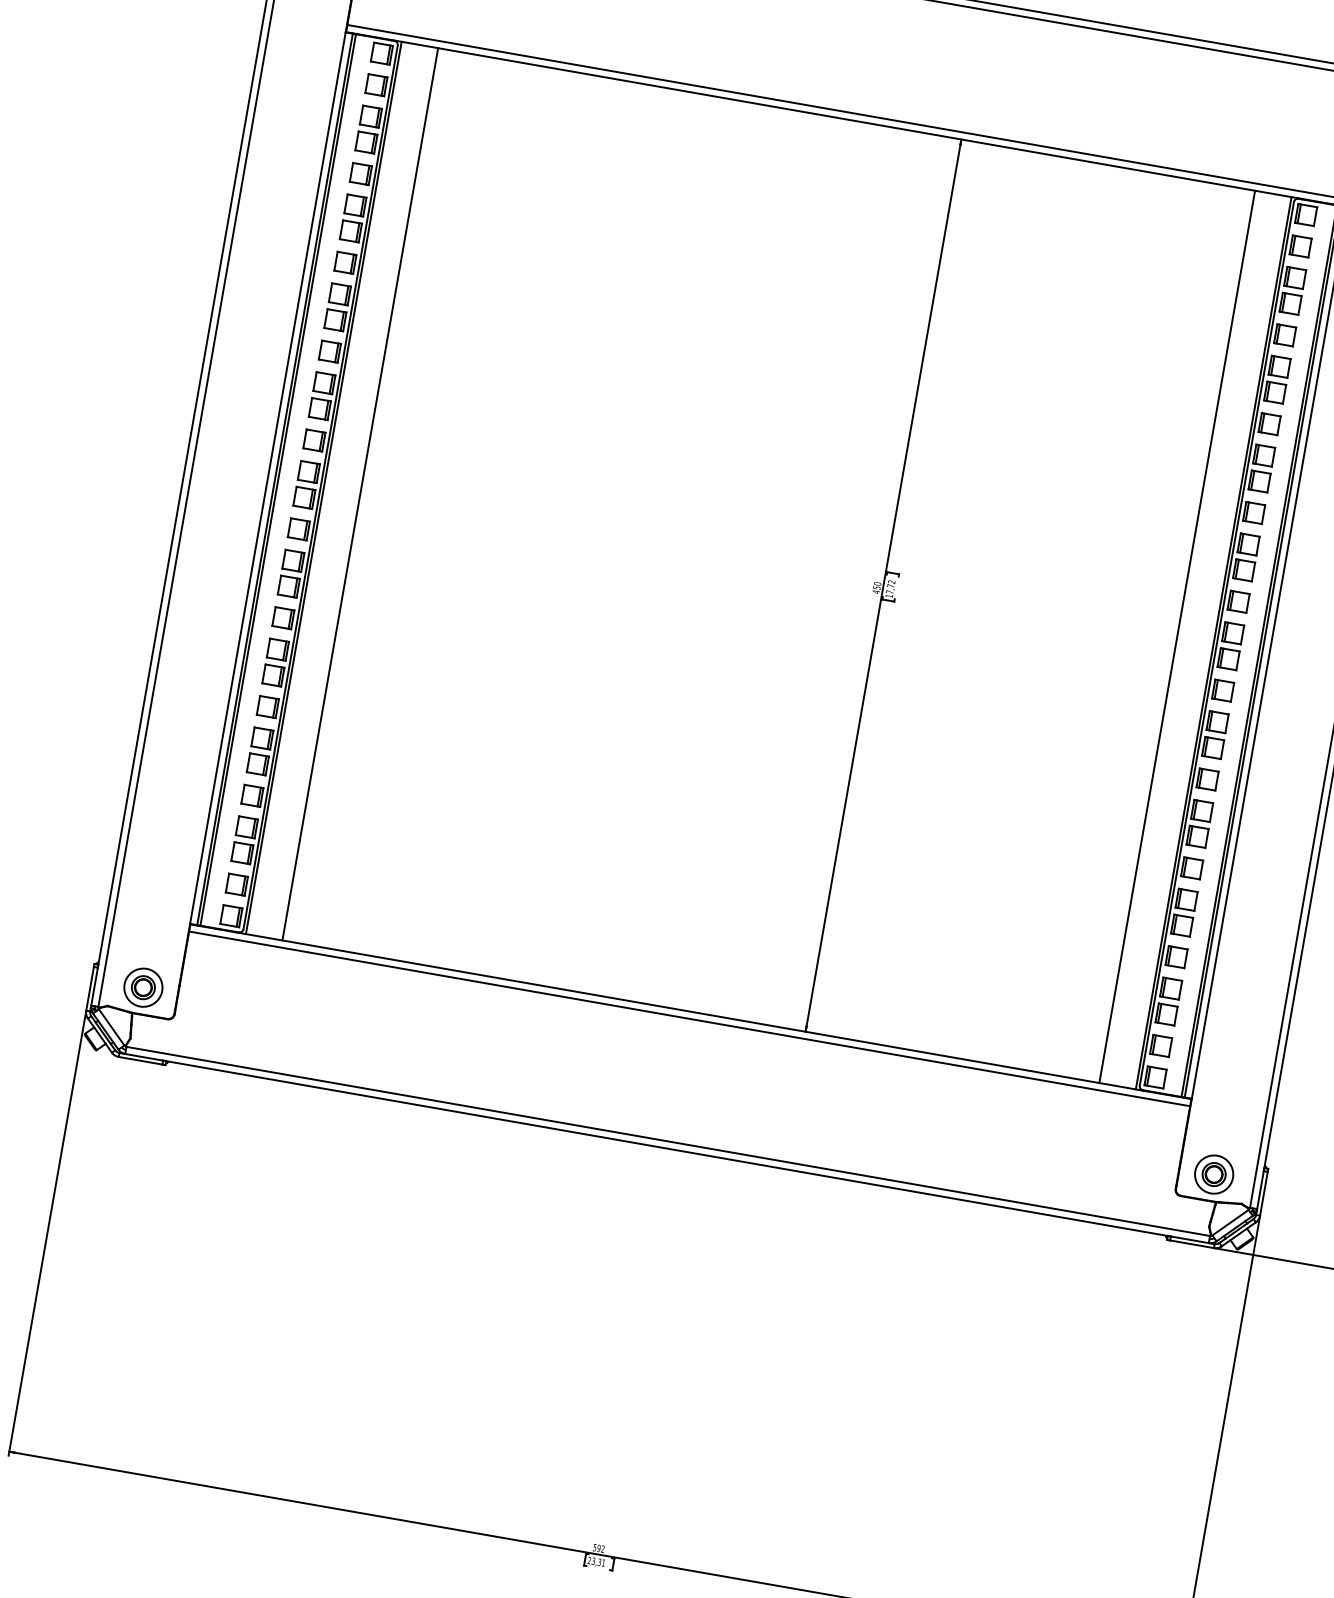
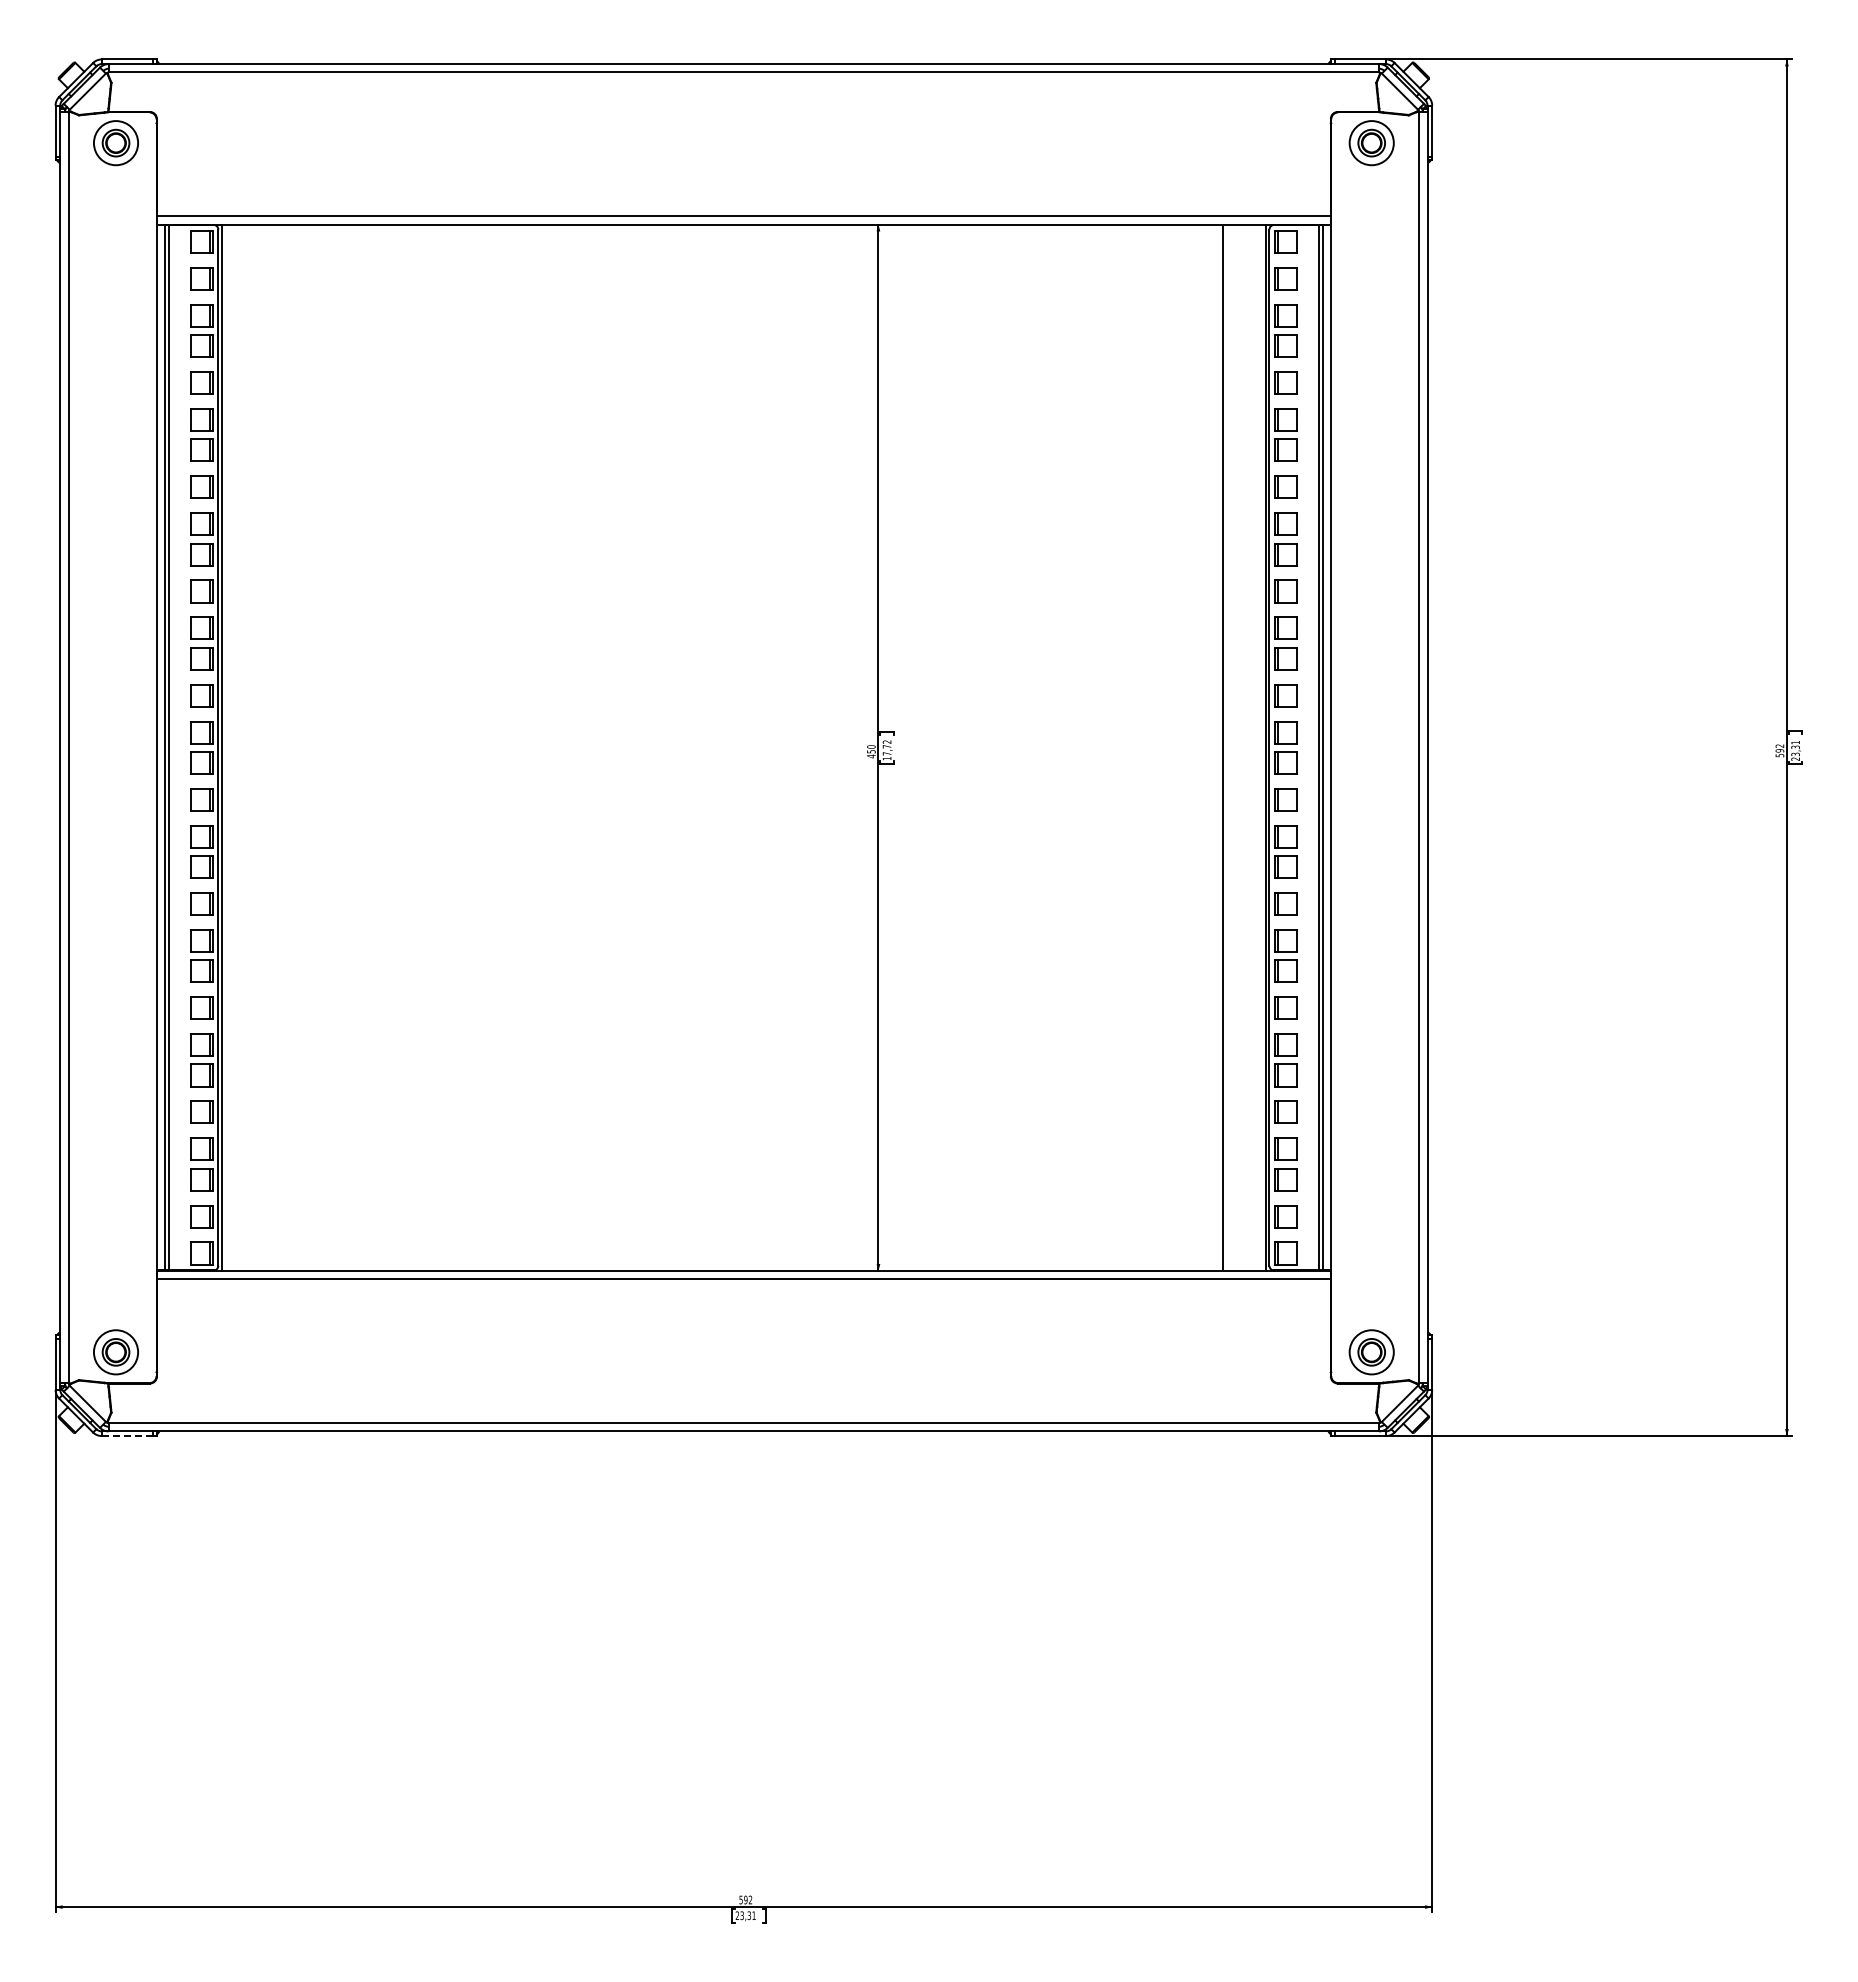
line: (360, 494) -> (264, 747), removed
line: (140, 1061) -> (127, 1436), solid -> dashed

